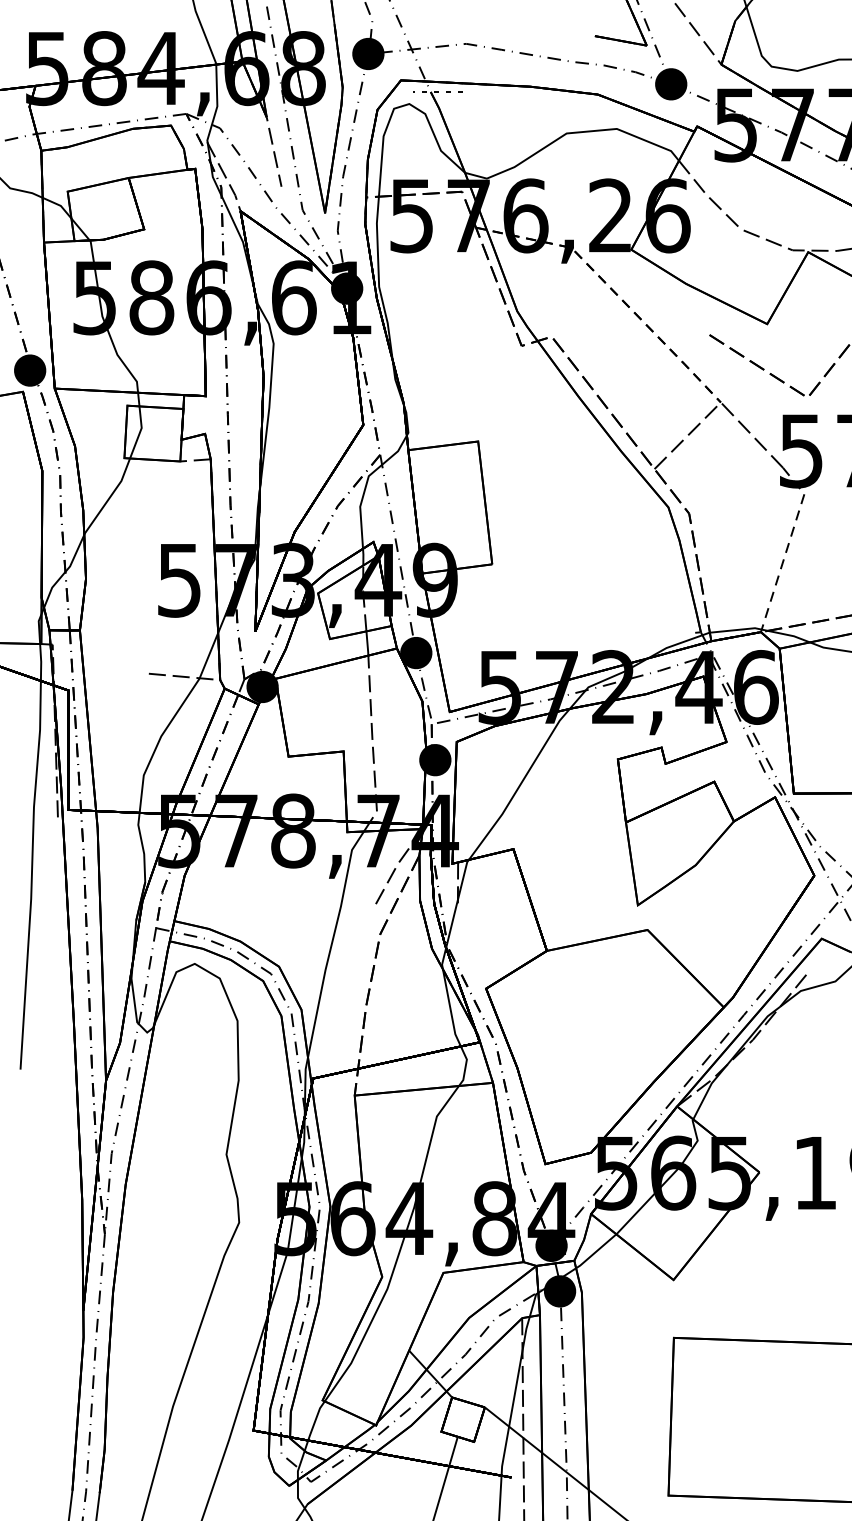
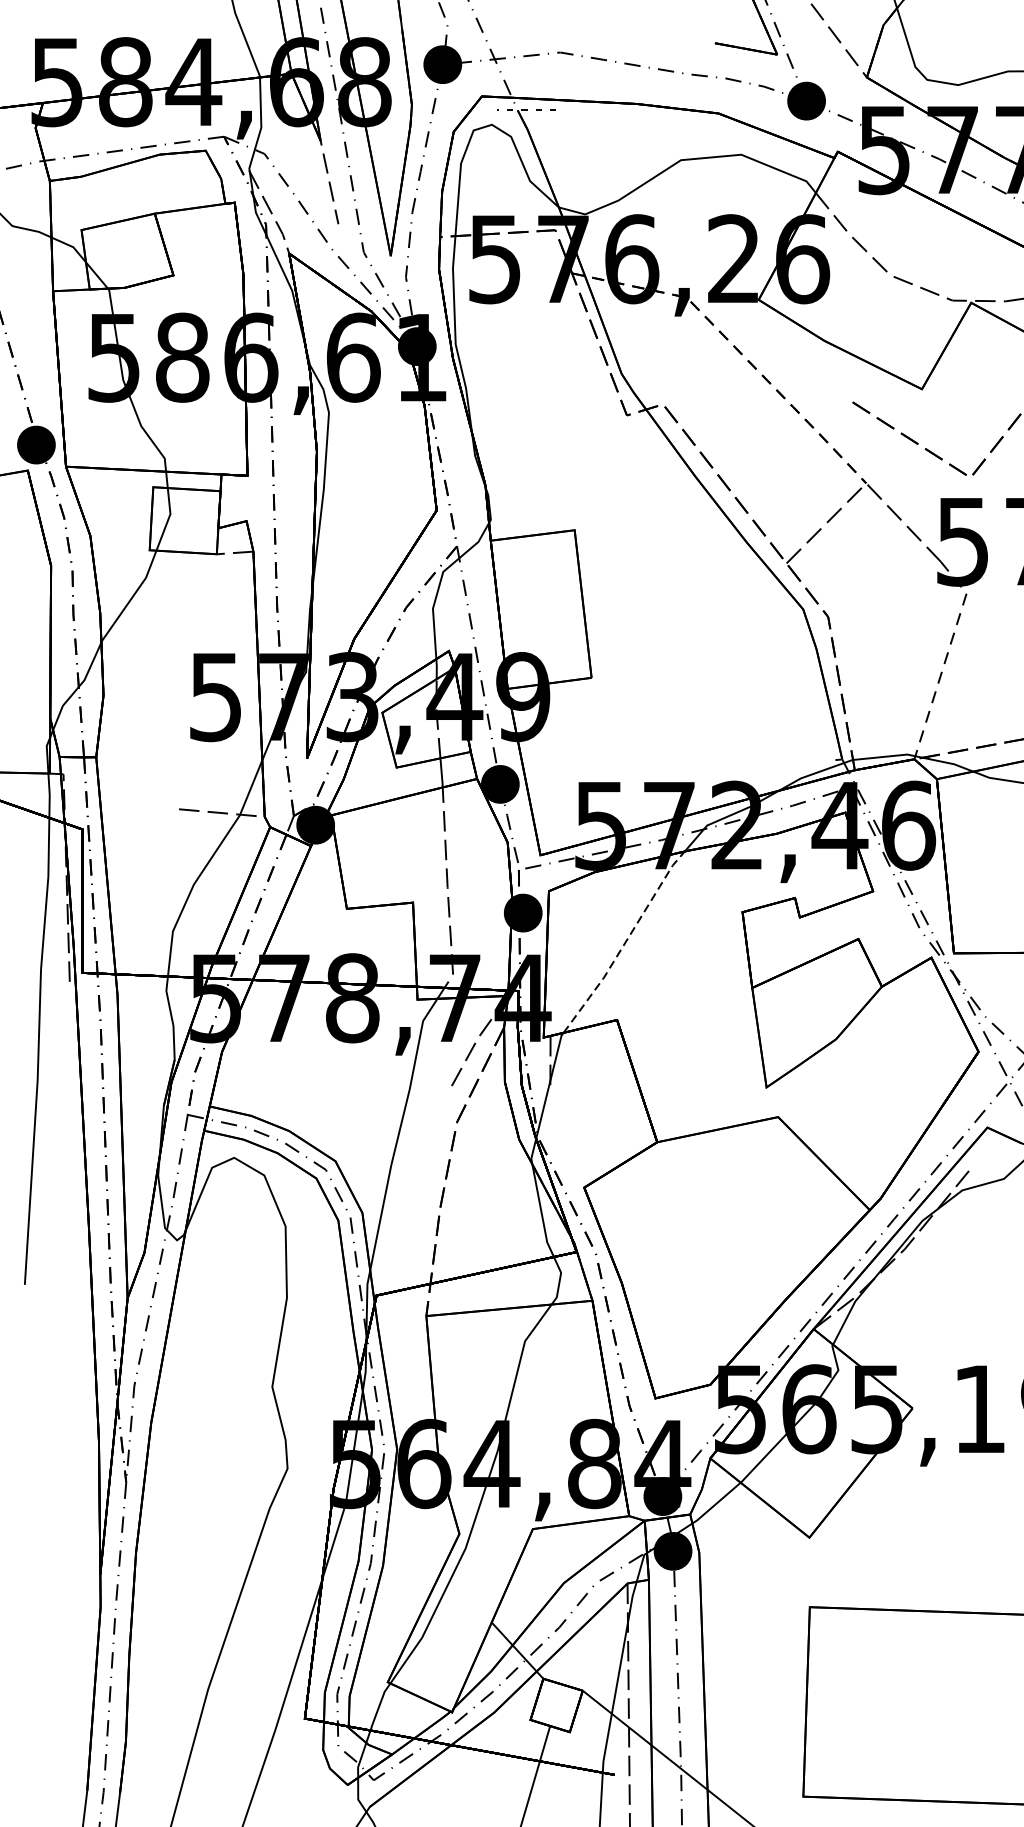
line: (520, 784) -> (625, 942), solid -> dashed

